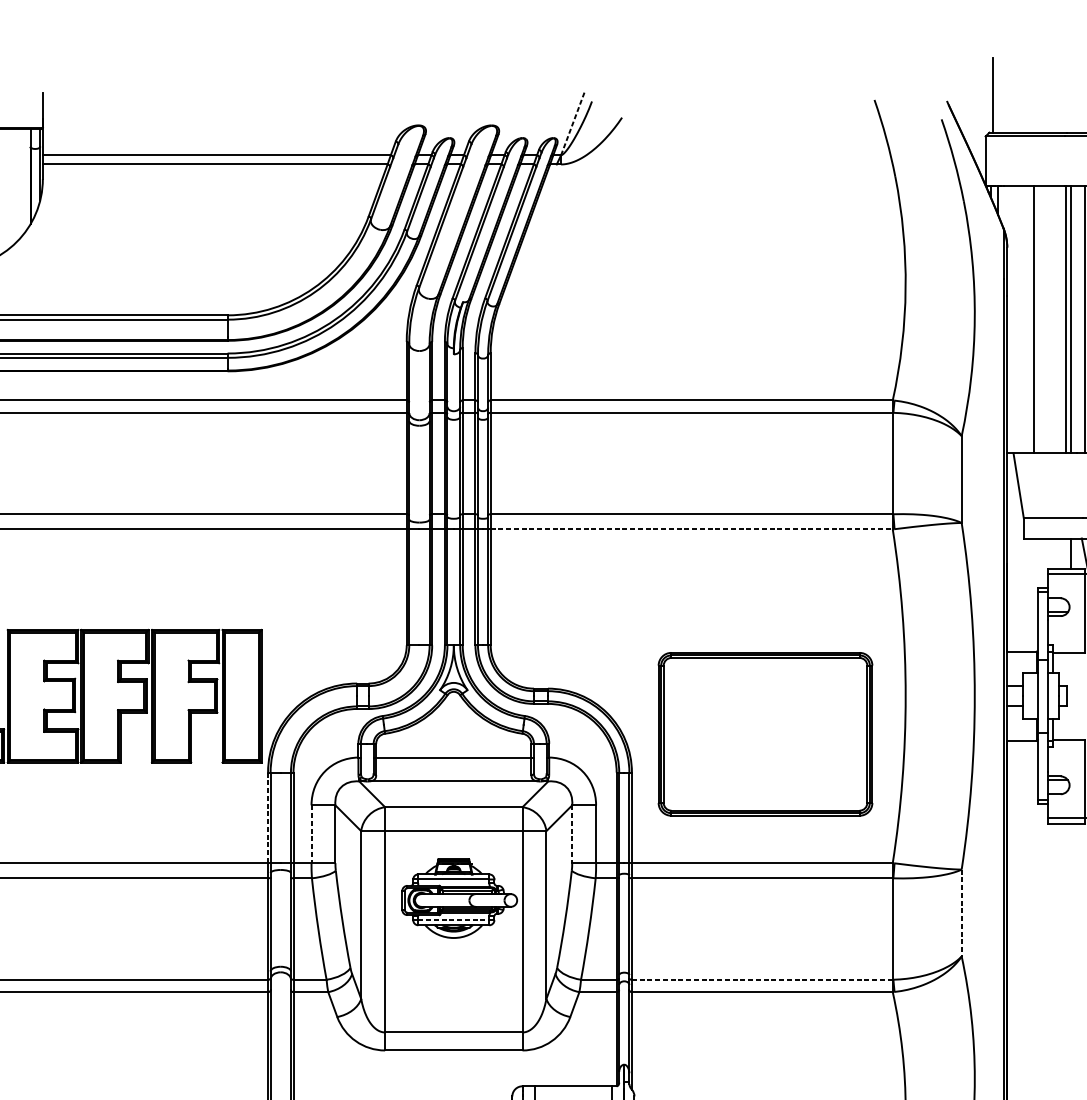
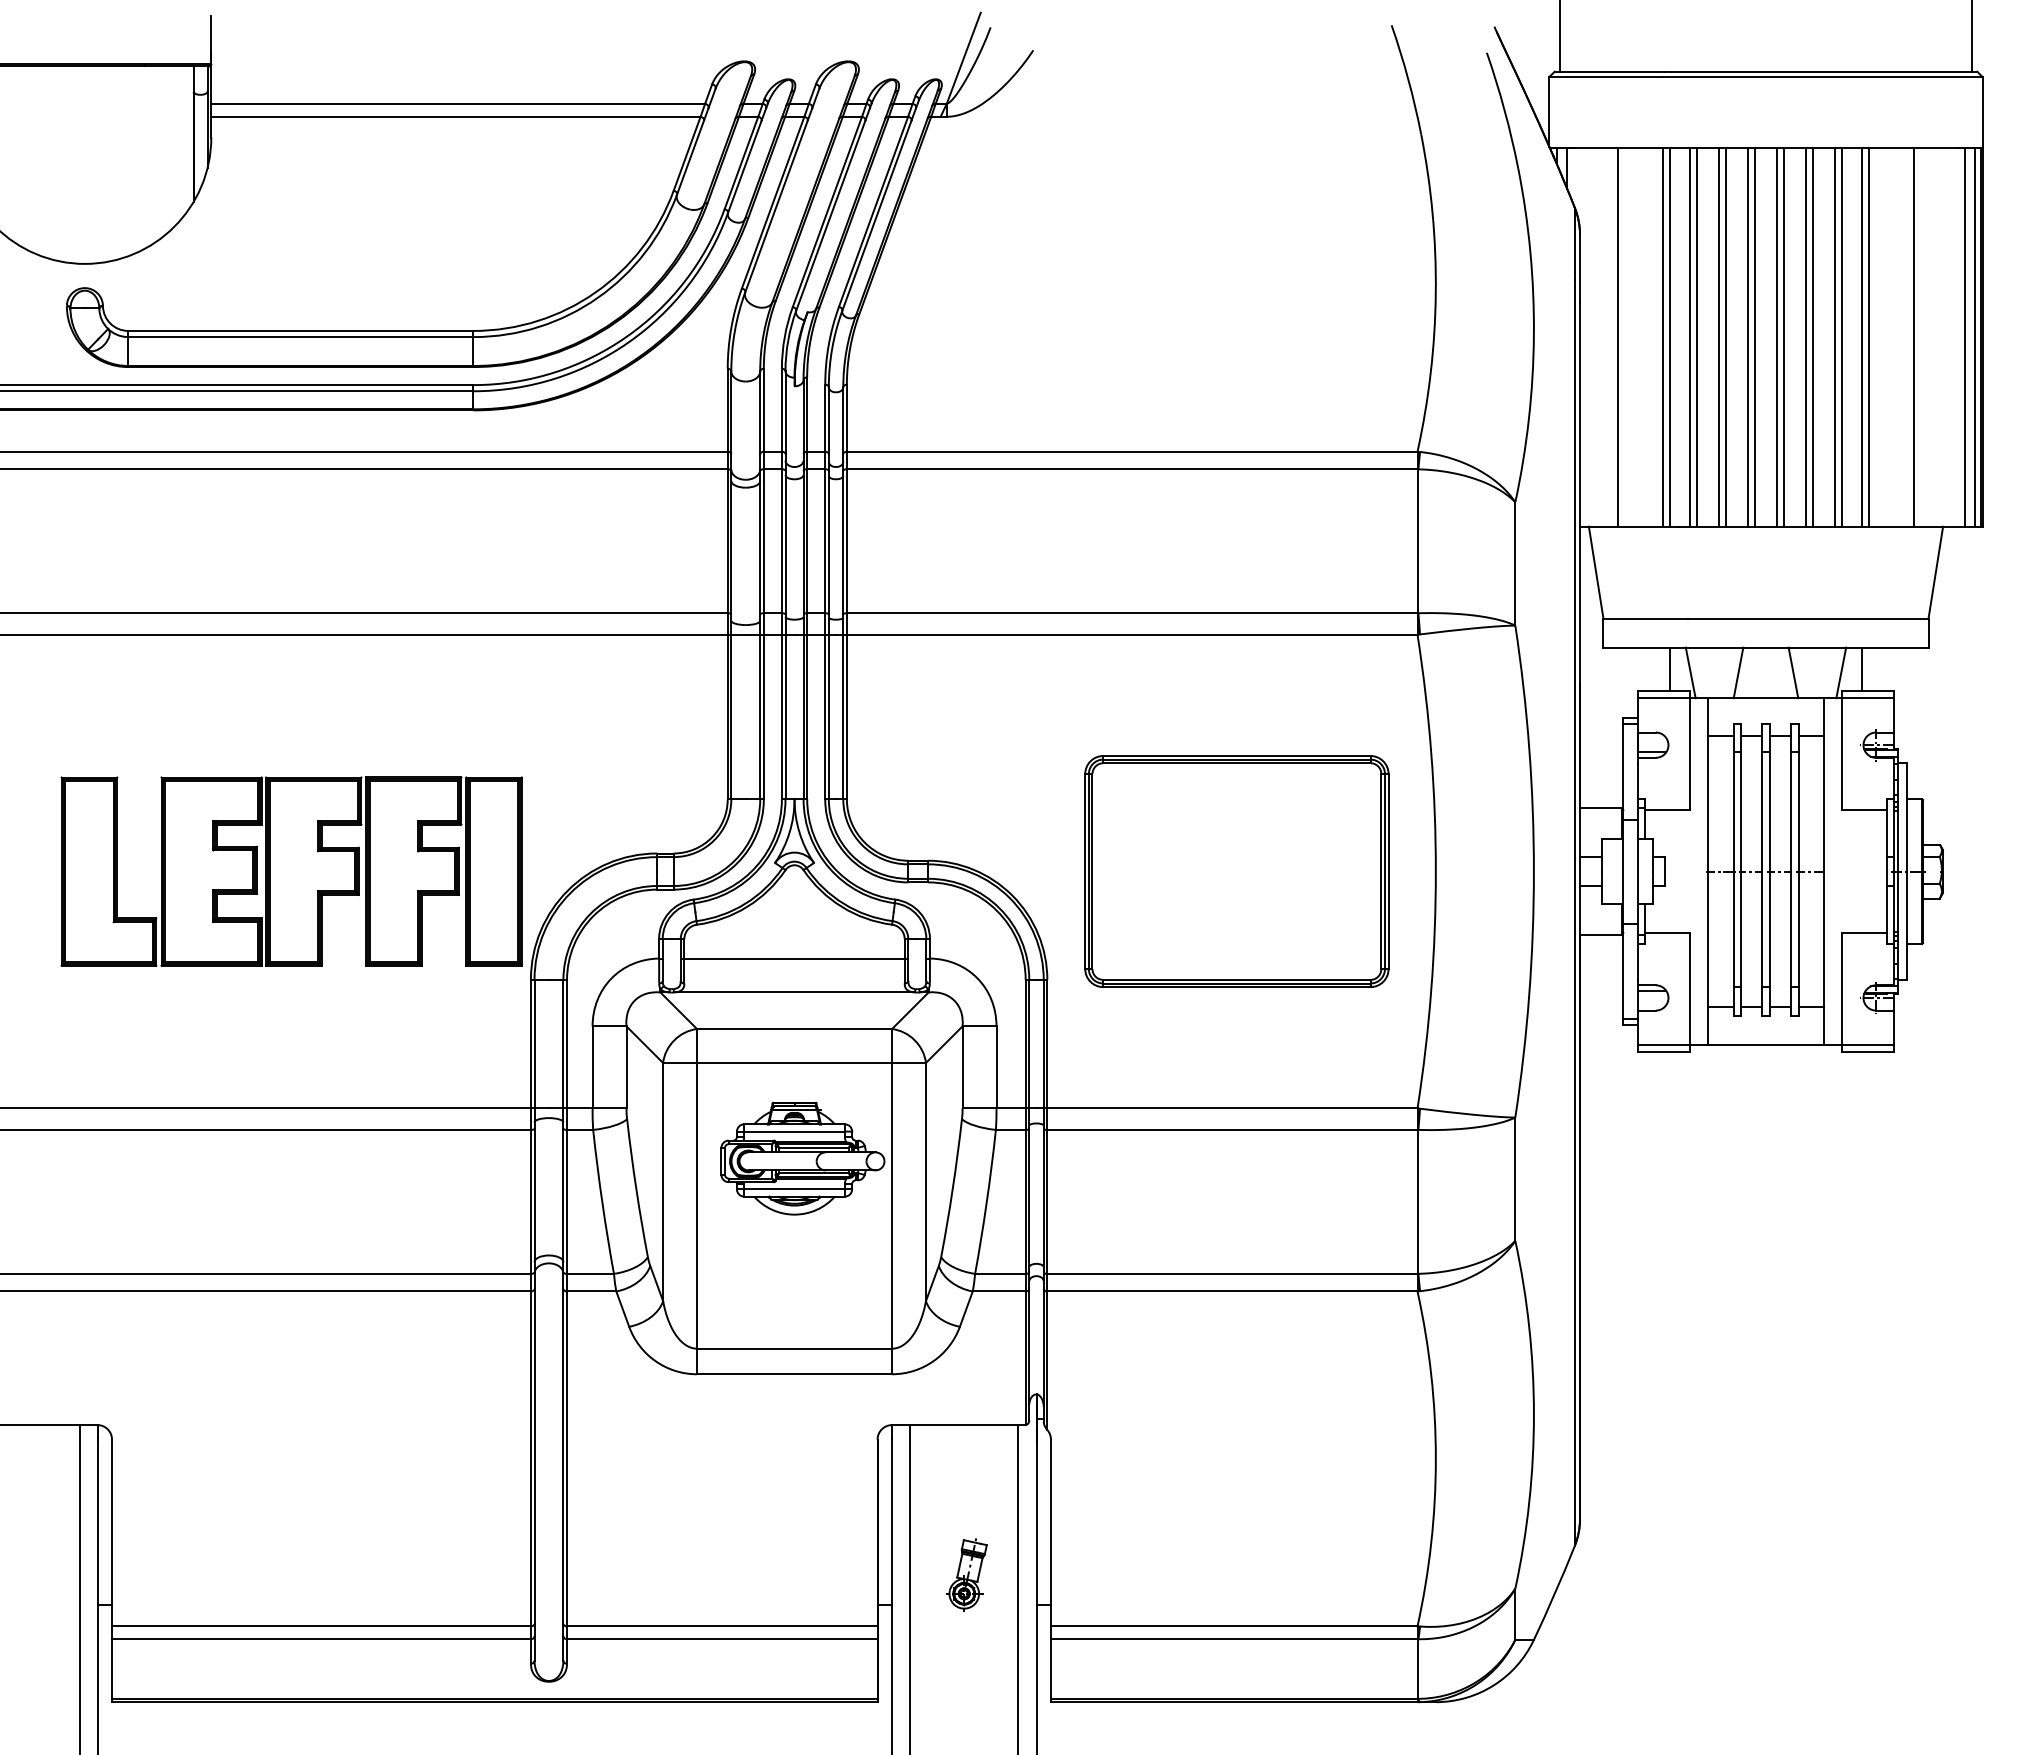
line: (572, 123) -> (963, 58), dashed -> solid
line: (691, 529) -> (1132, 634), dashed -> solid
part: (765, 734) -> (1236, 871), moved
line: (267, 818) -> (530, 1044), dashed -> solid
line: (311, 834) -> (592, 1067), dashed -> solid
line: (572, 834) -> (962, 1067), dashed -> solid
line: (961, 913) -> (1515, 1179), dashed -> solid
line: (454, 920) -> (795, 1189), dashed -> solid
line: (762, 979) -> (1232, 1273), dashed -> solid

